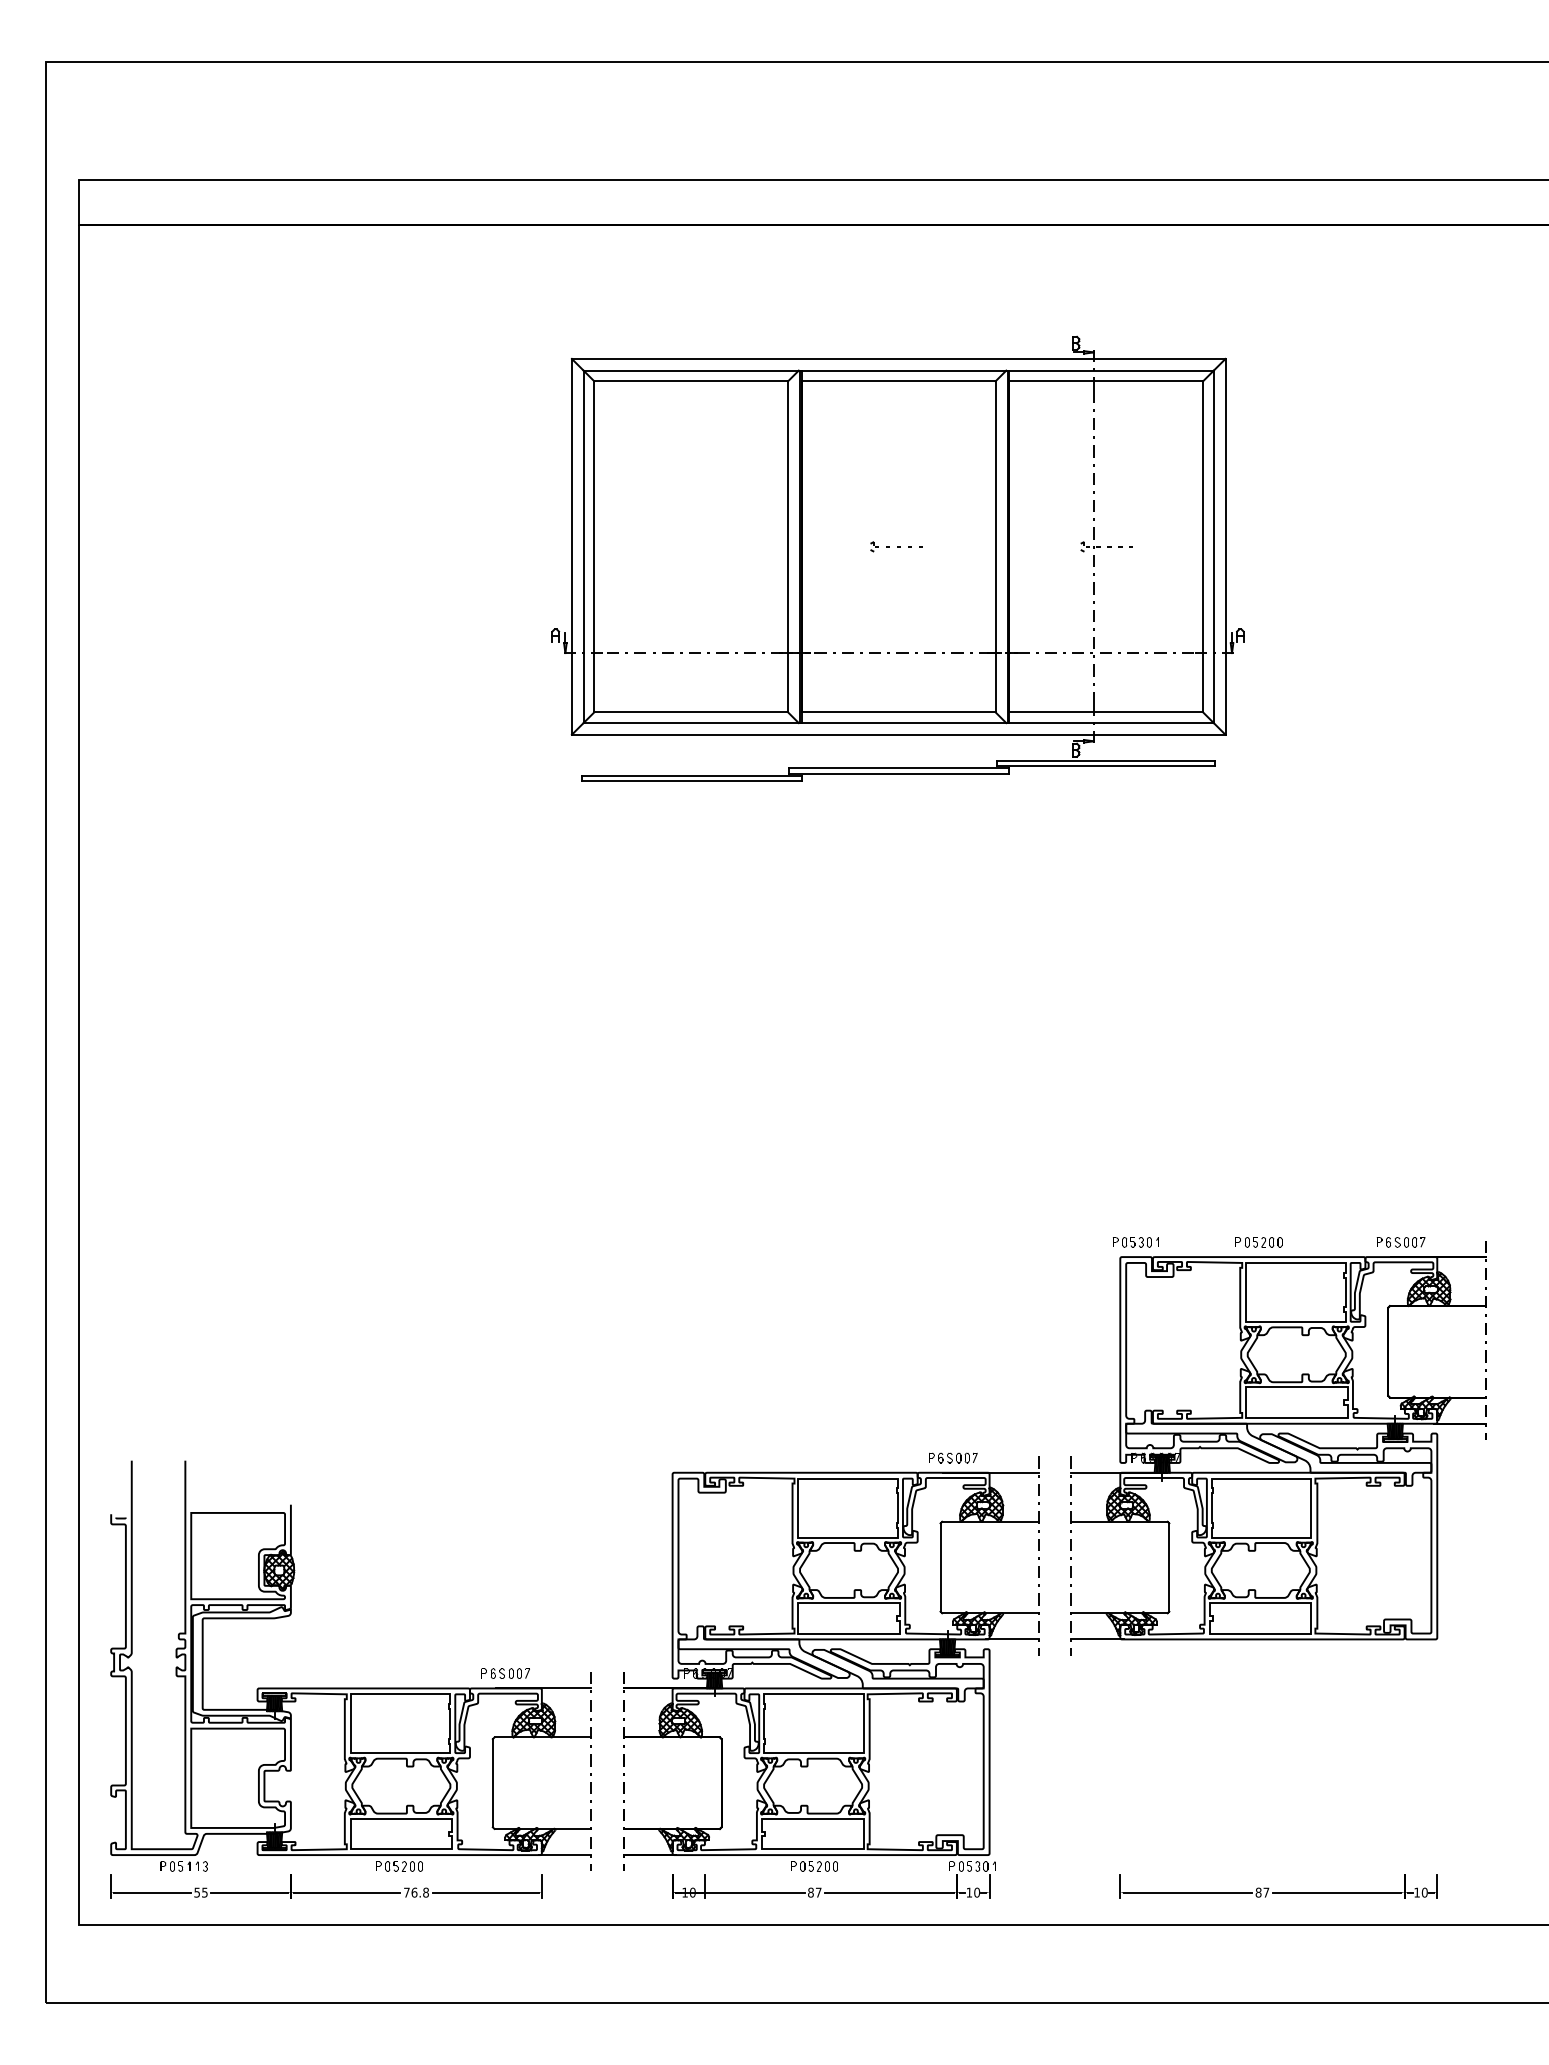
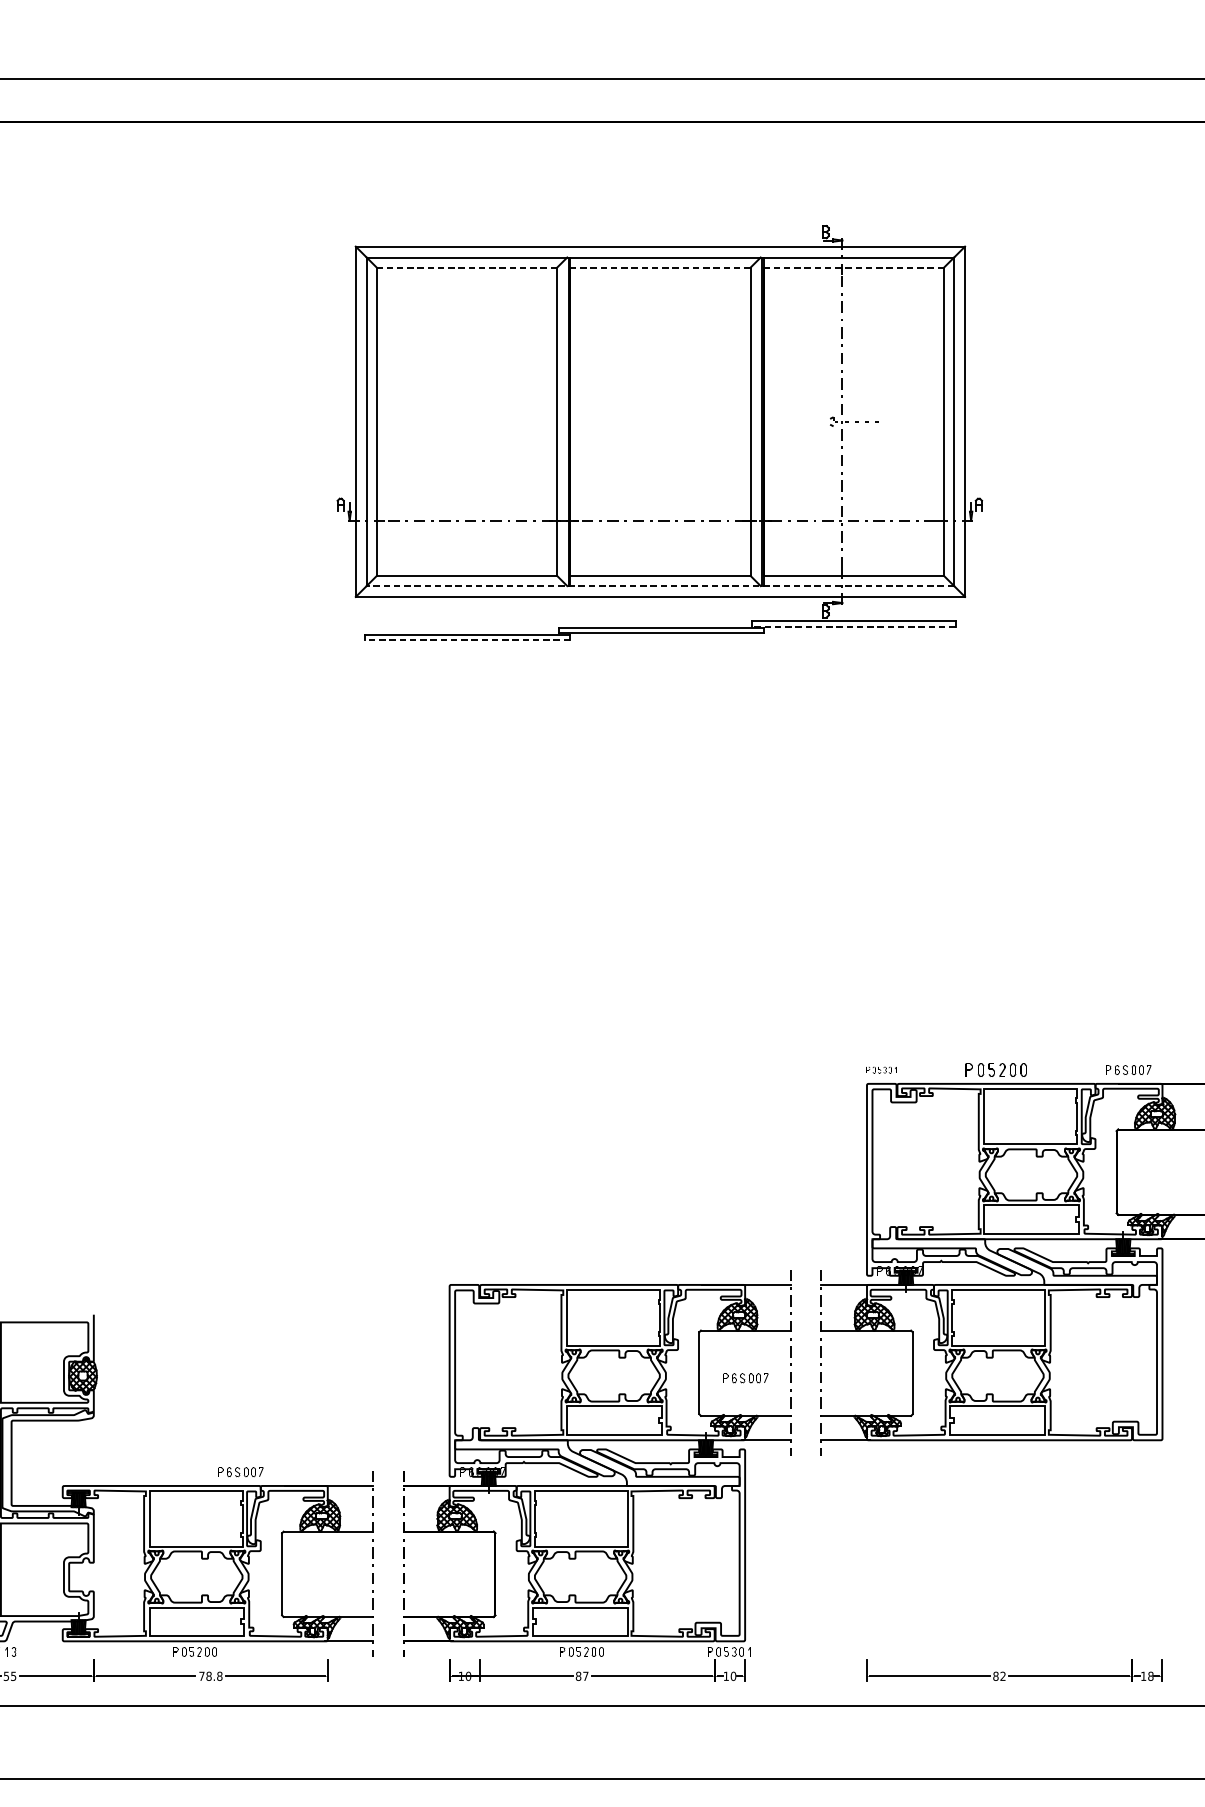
line: (691, 381) -> (467, 267), solid -> dashed
line: (898, 381) -> (660, 267), solid -> dashed
line: (1106, 381) -> (854, 267), solid -> dashed
part: (896, 546) -> (658, 421), removed
line: (898, 723) -> (660, 586), solid -> dashed
line: (1105, 766) -> (853, 626), solid -> dashed
line: (691, 781) -> (467, 640), solid -> dashed
part: (1135, 1242) -> (881, 1070), size x0.7
part: (1258, 1242) -> (995, 1070), size x1.4
part: (953, 1457) -> (745, 1377), moved
part: (505, 1673) -> (240, 1472), moved
text: (414, 1892) -> (209, 1676), 76.8 -> 78.8
text: (1266, 1892) -> (1003, 1676), 87 -> 82
text: (1424, 1892) -> (1150, 1676), 10 -> 18

